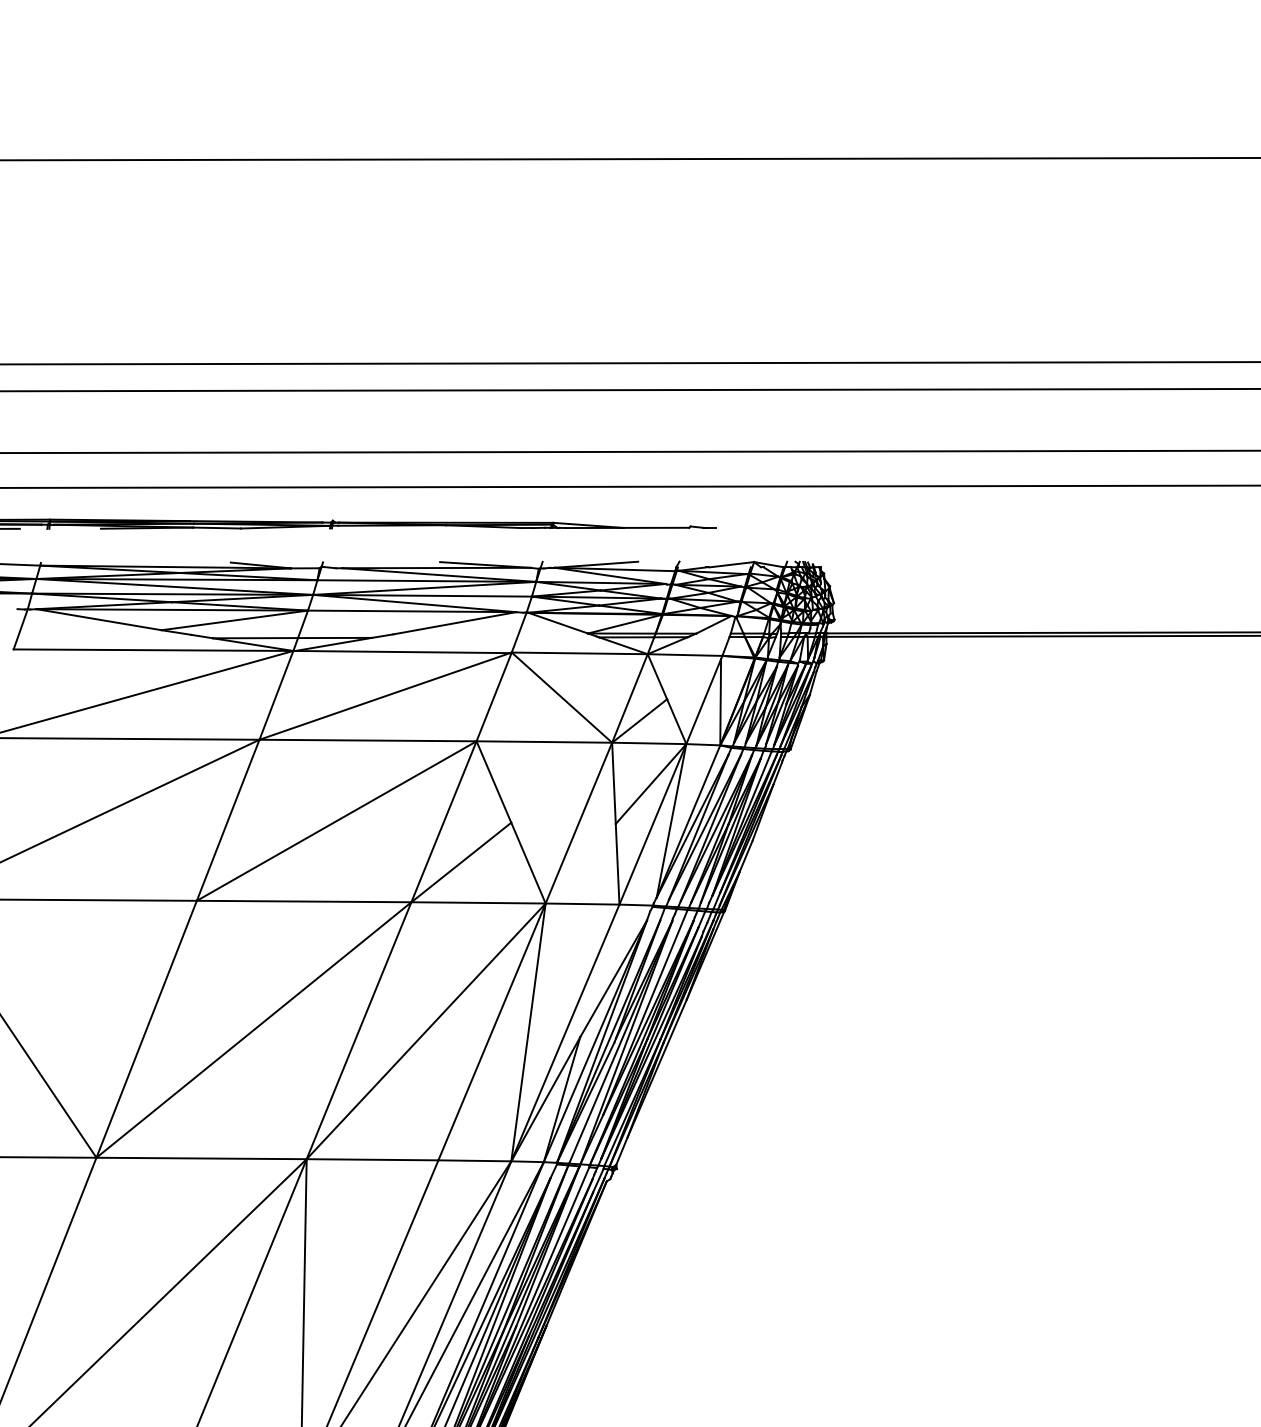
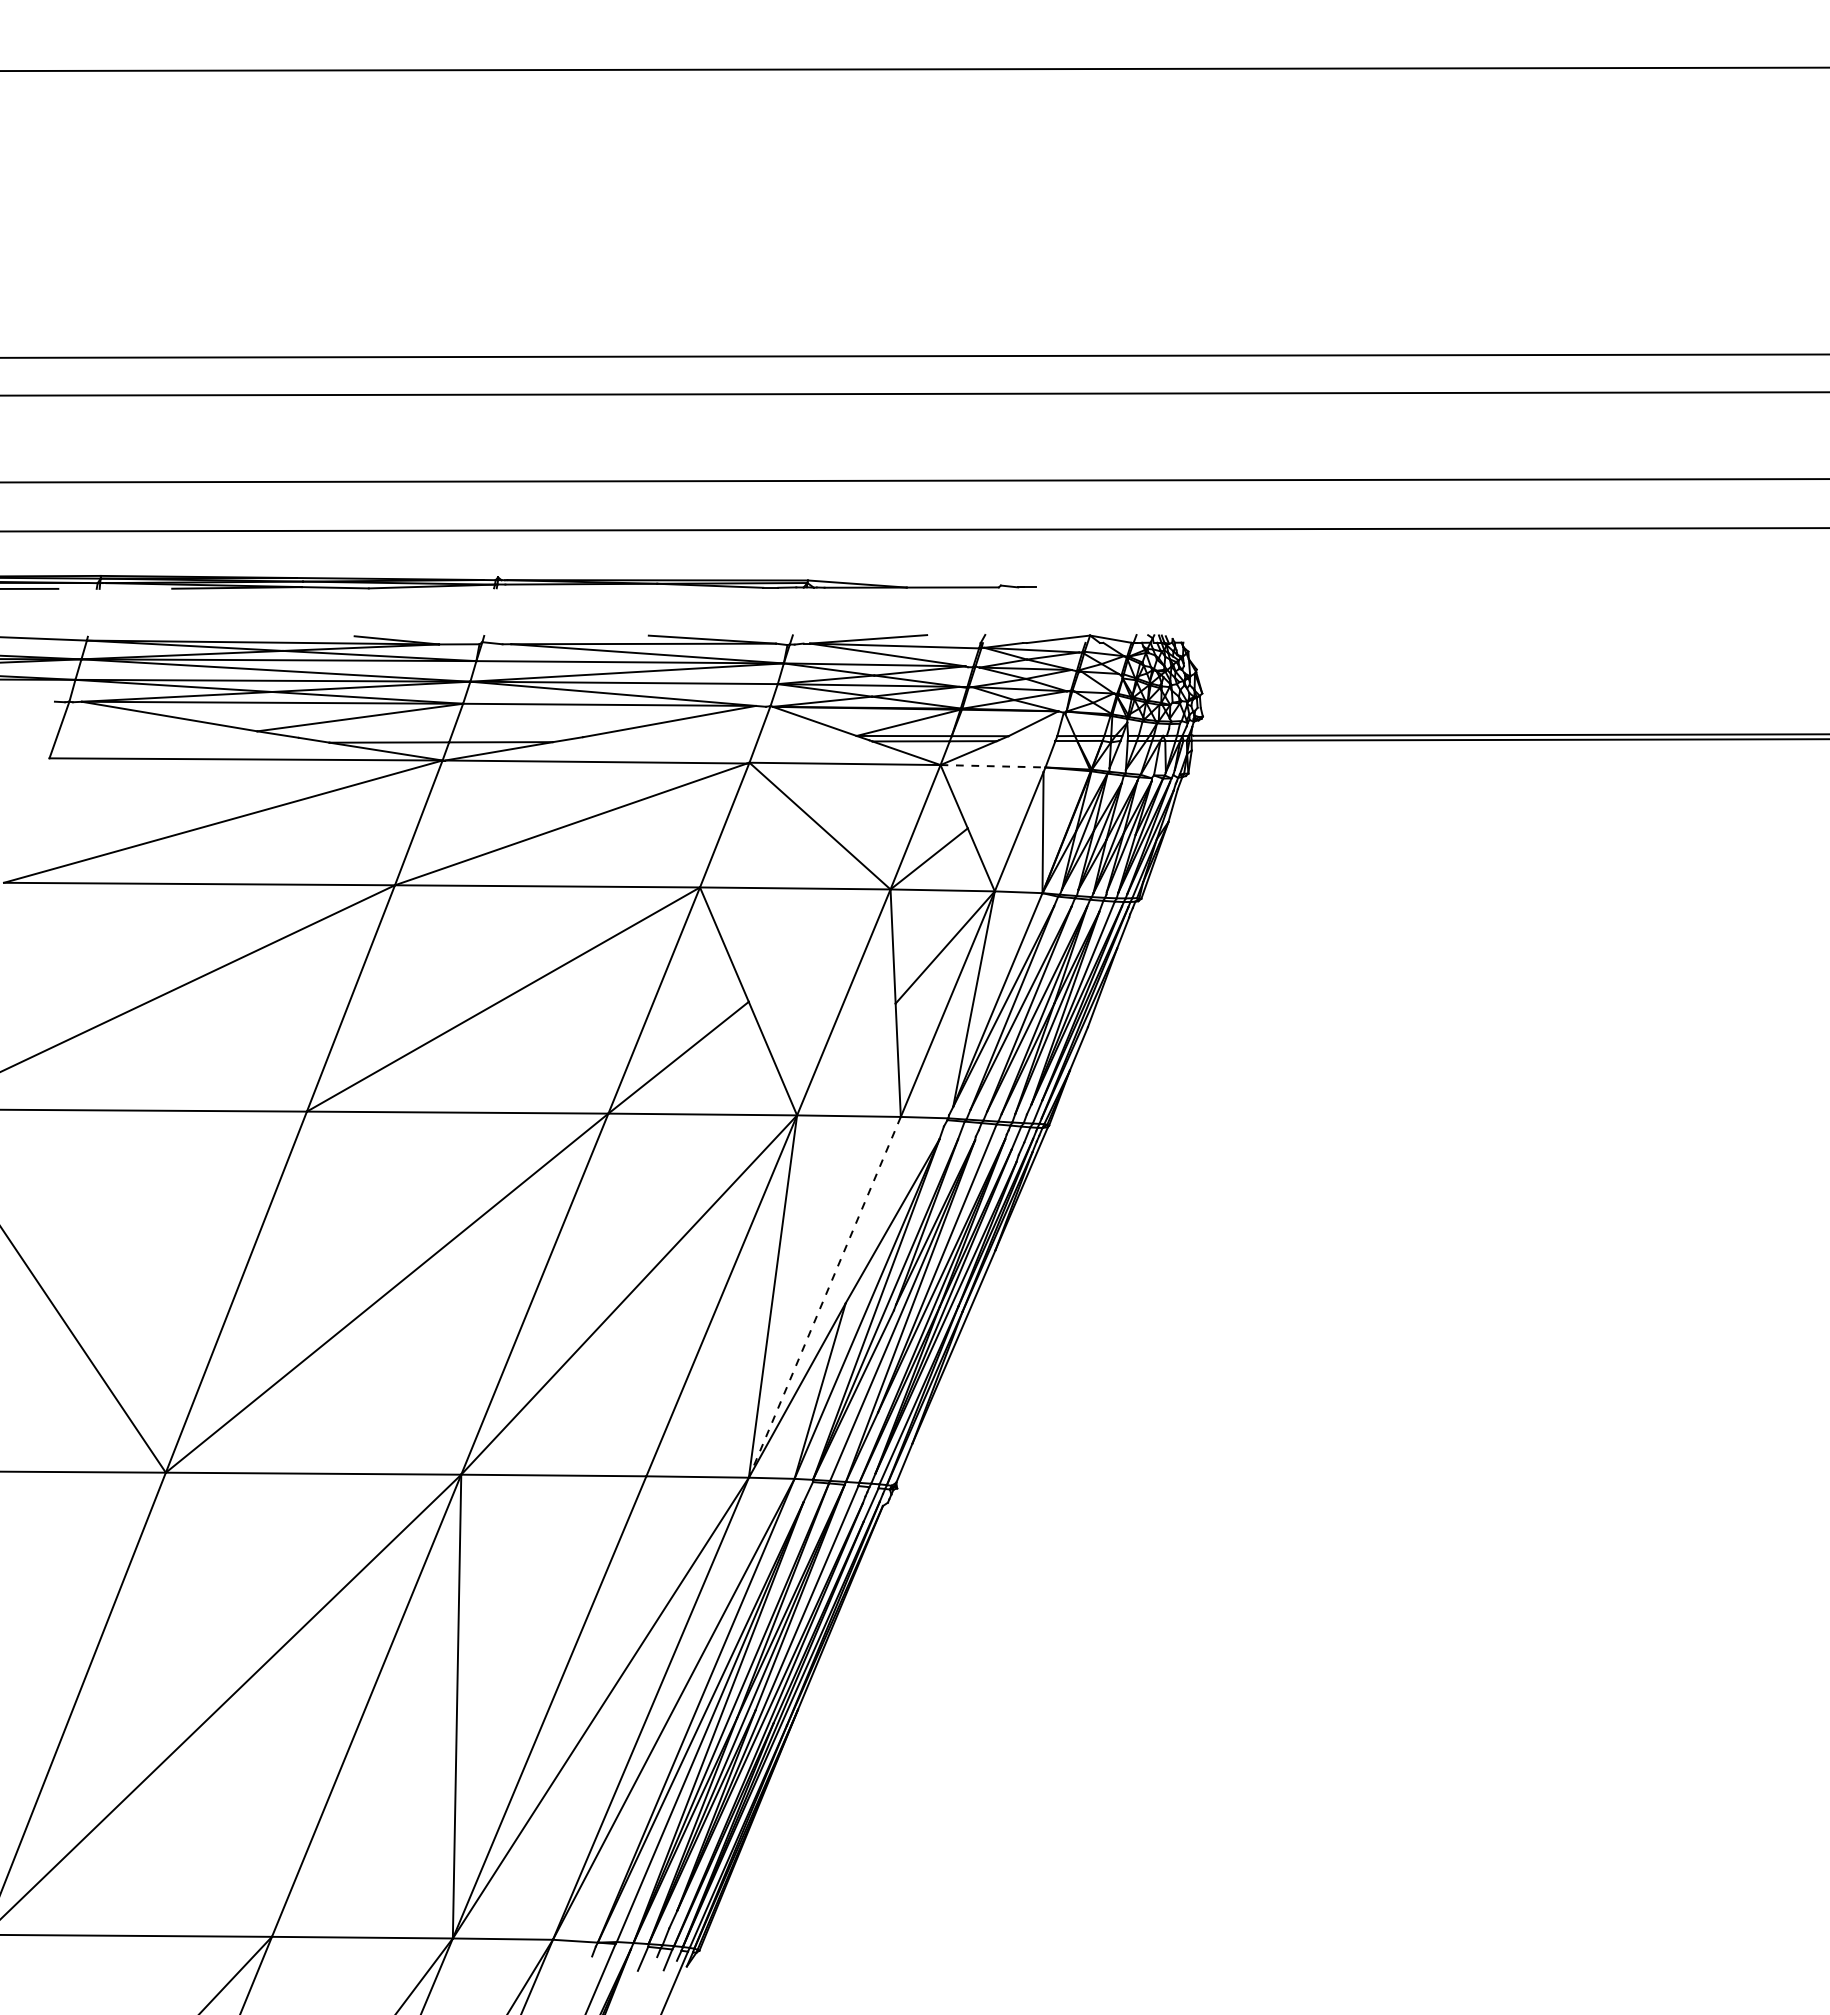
line: (685, 655) -> (993, 766), solid -> dashed
line: (565, 1033) -> (824, 1297), solid -> dashed

